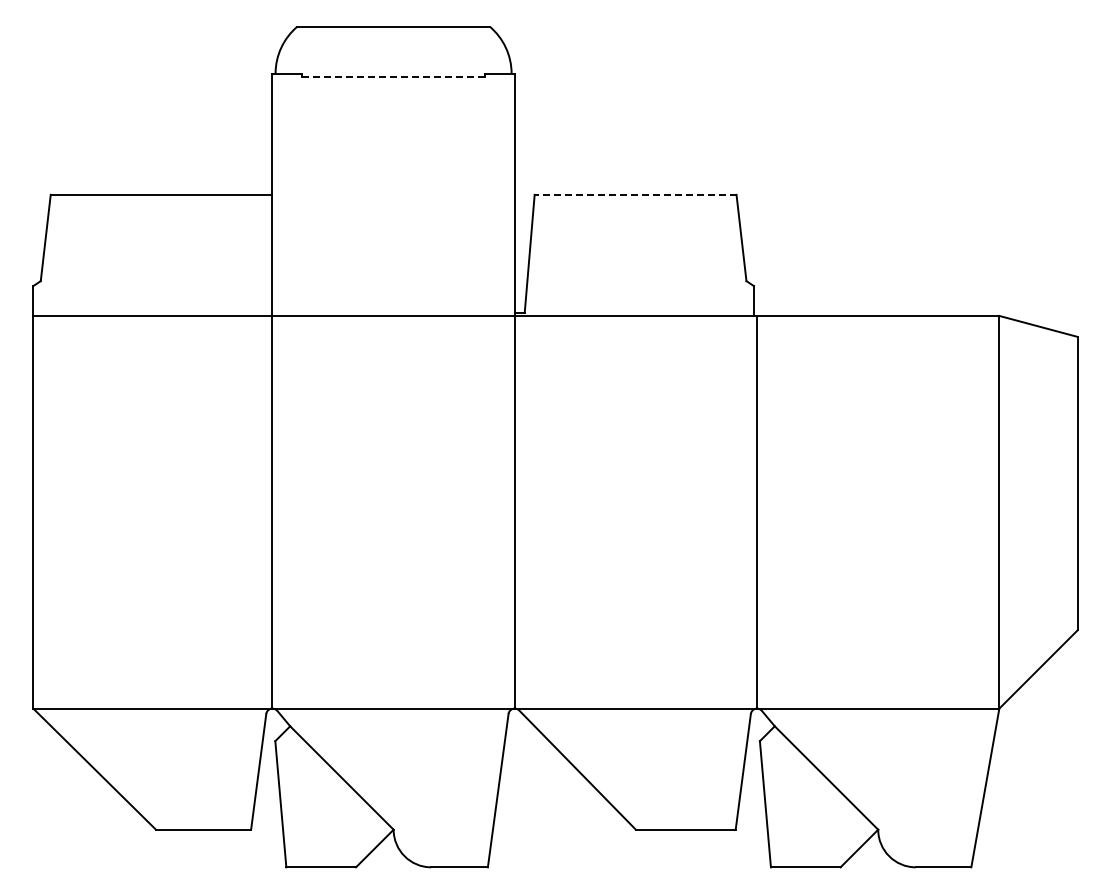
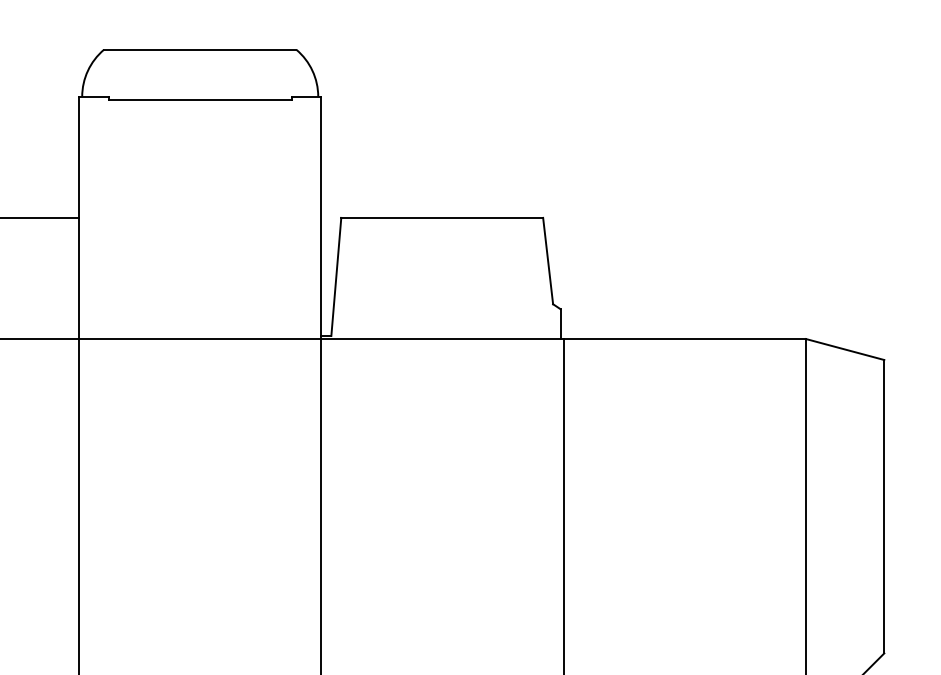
line: (394, 76) -> (201, 99), dashed -> solid
line: (635, 194) -> (442, 217), dashed -> solid

